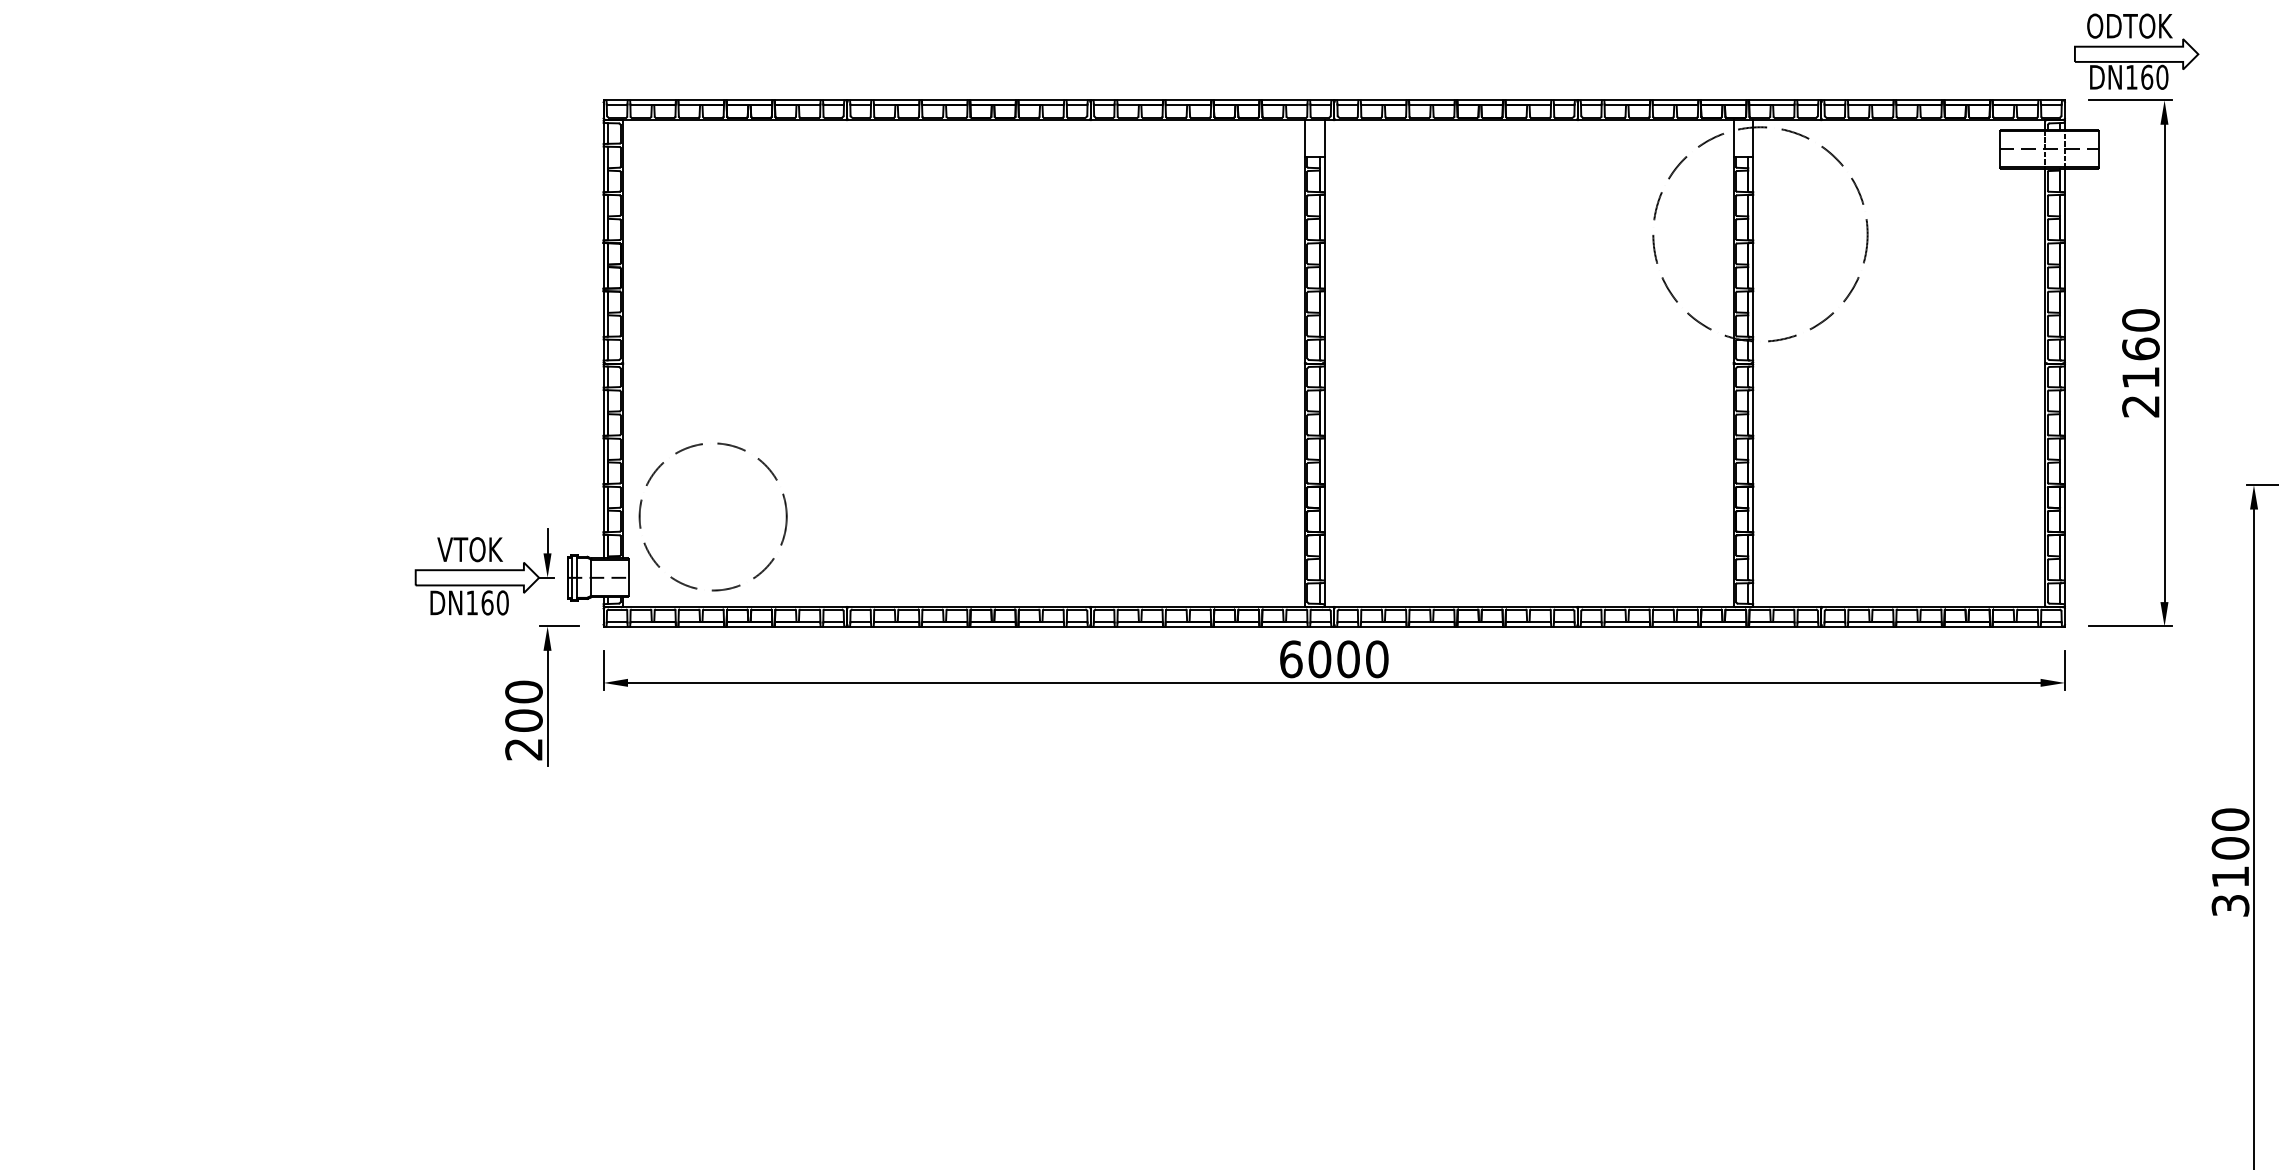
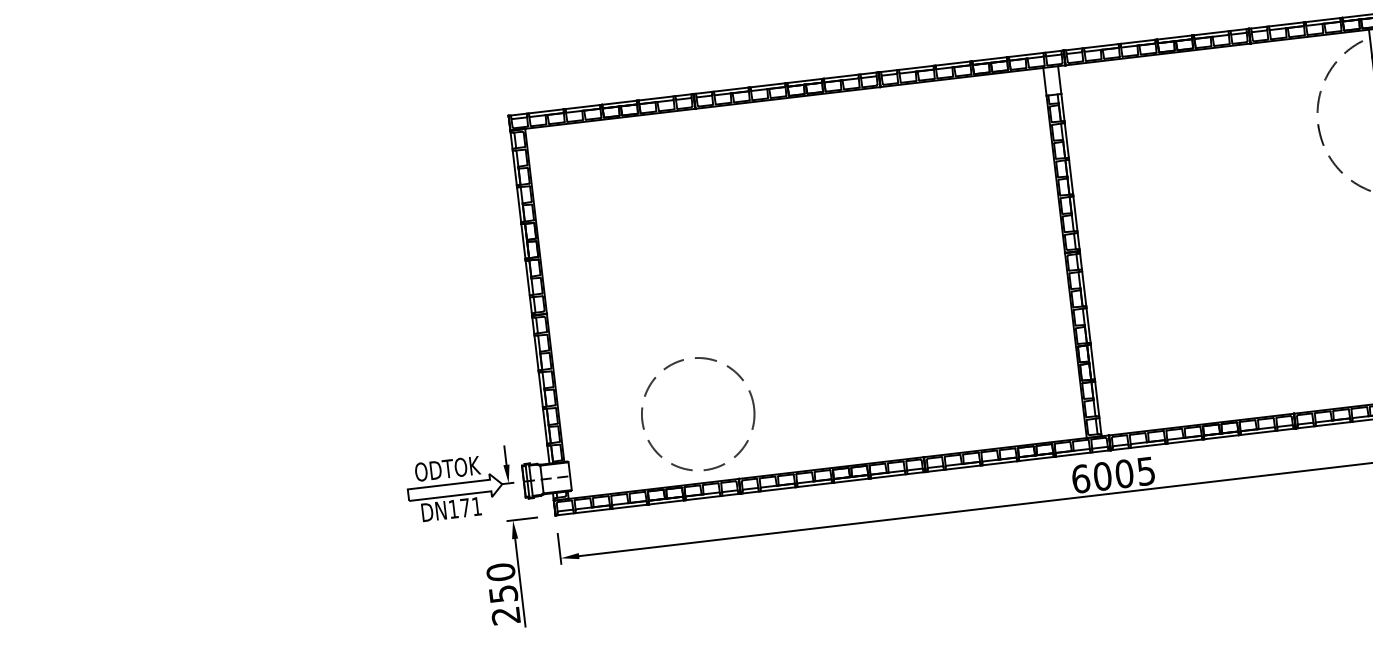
circle: (712, 516) -> (697, 414), moved
text: (470, 549) -> (447, 468), VTOK -> ODTOK
text: (494, 602) -> (470, 506), DN160 -> DN171
text: (1377, 659) -> (1146, 471), 6000 -> 6005
text: (523, 720) -> (503, 593), 200 -> 250

